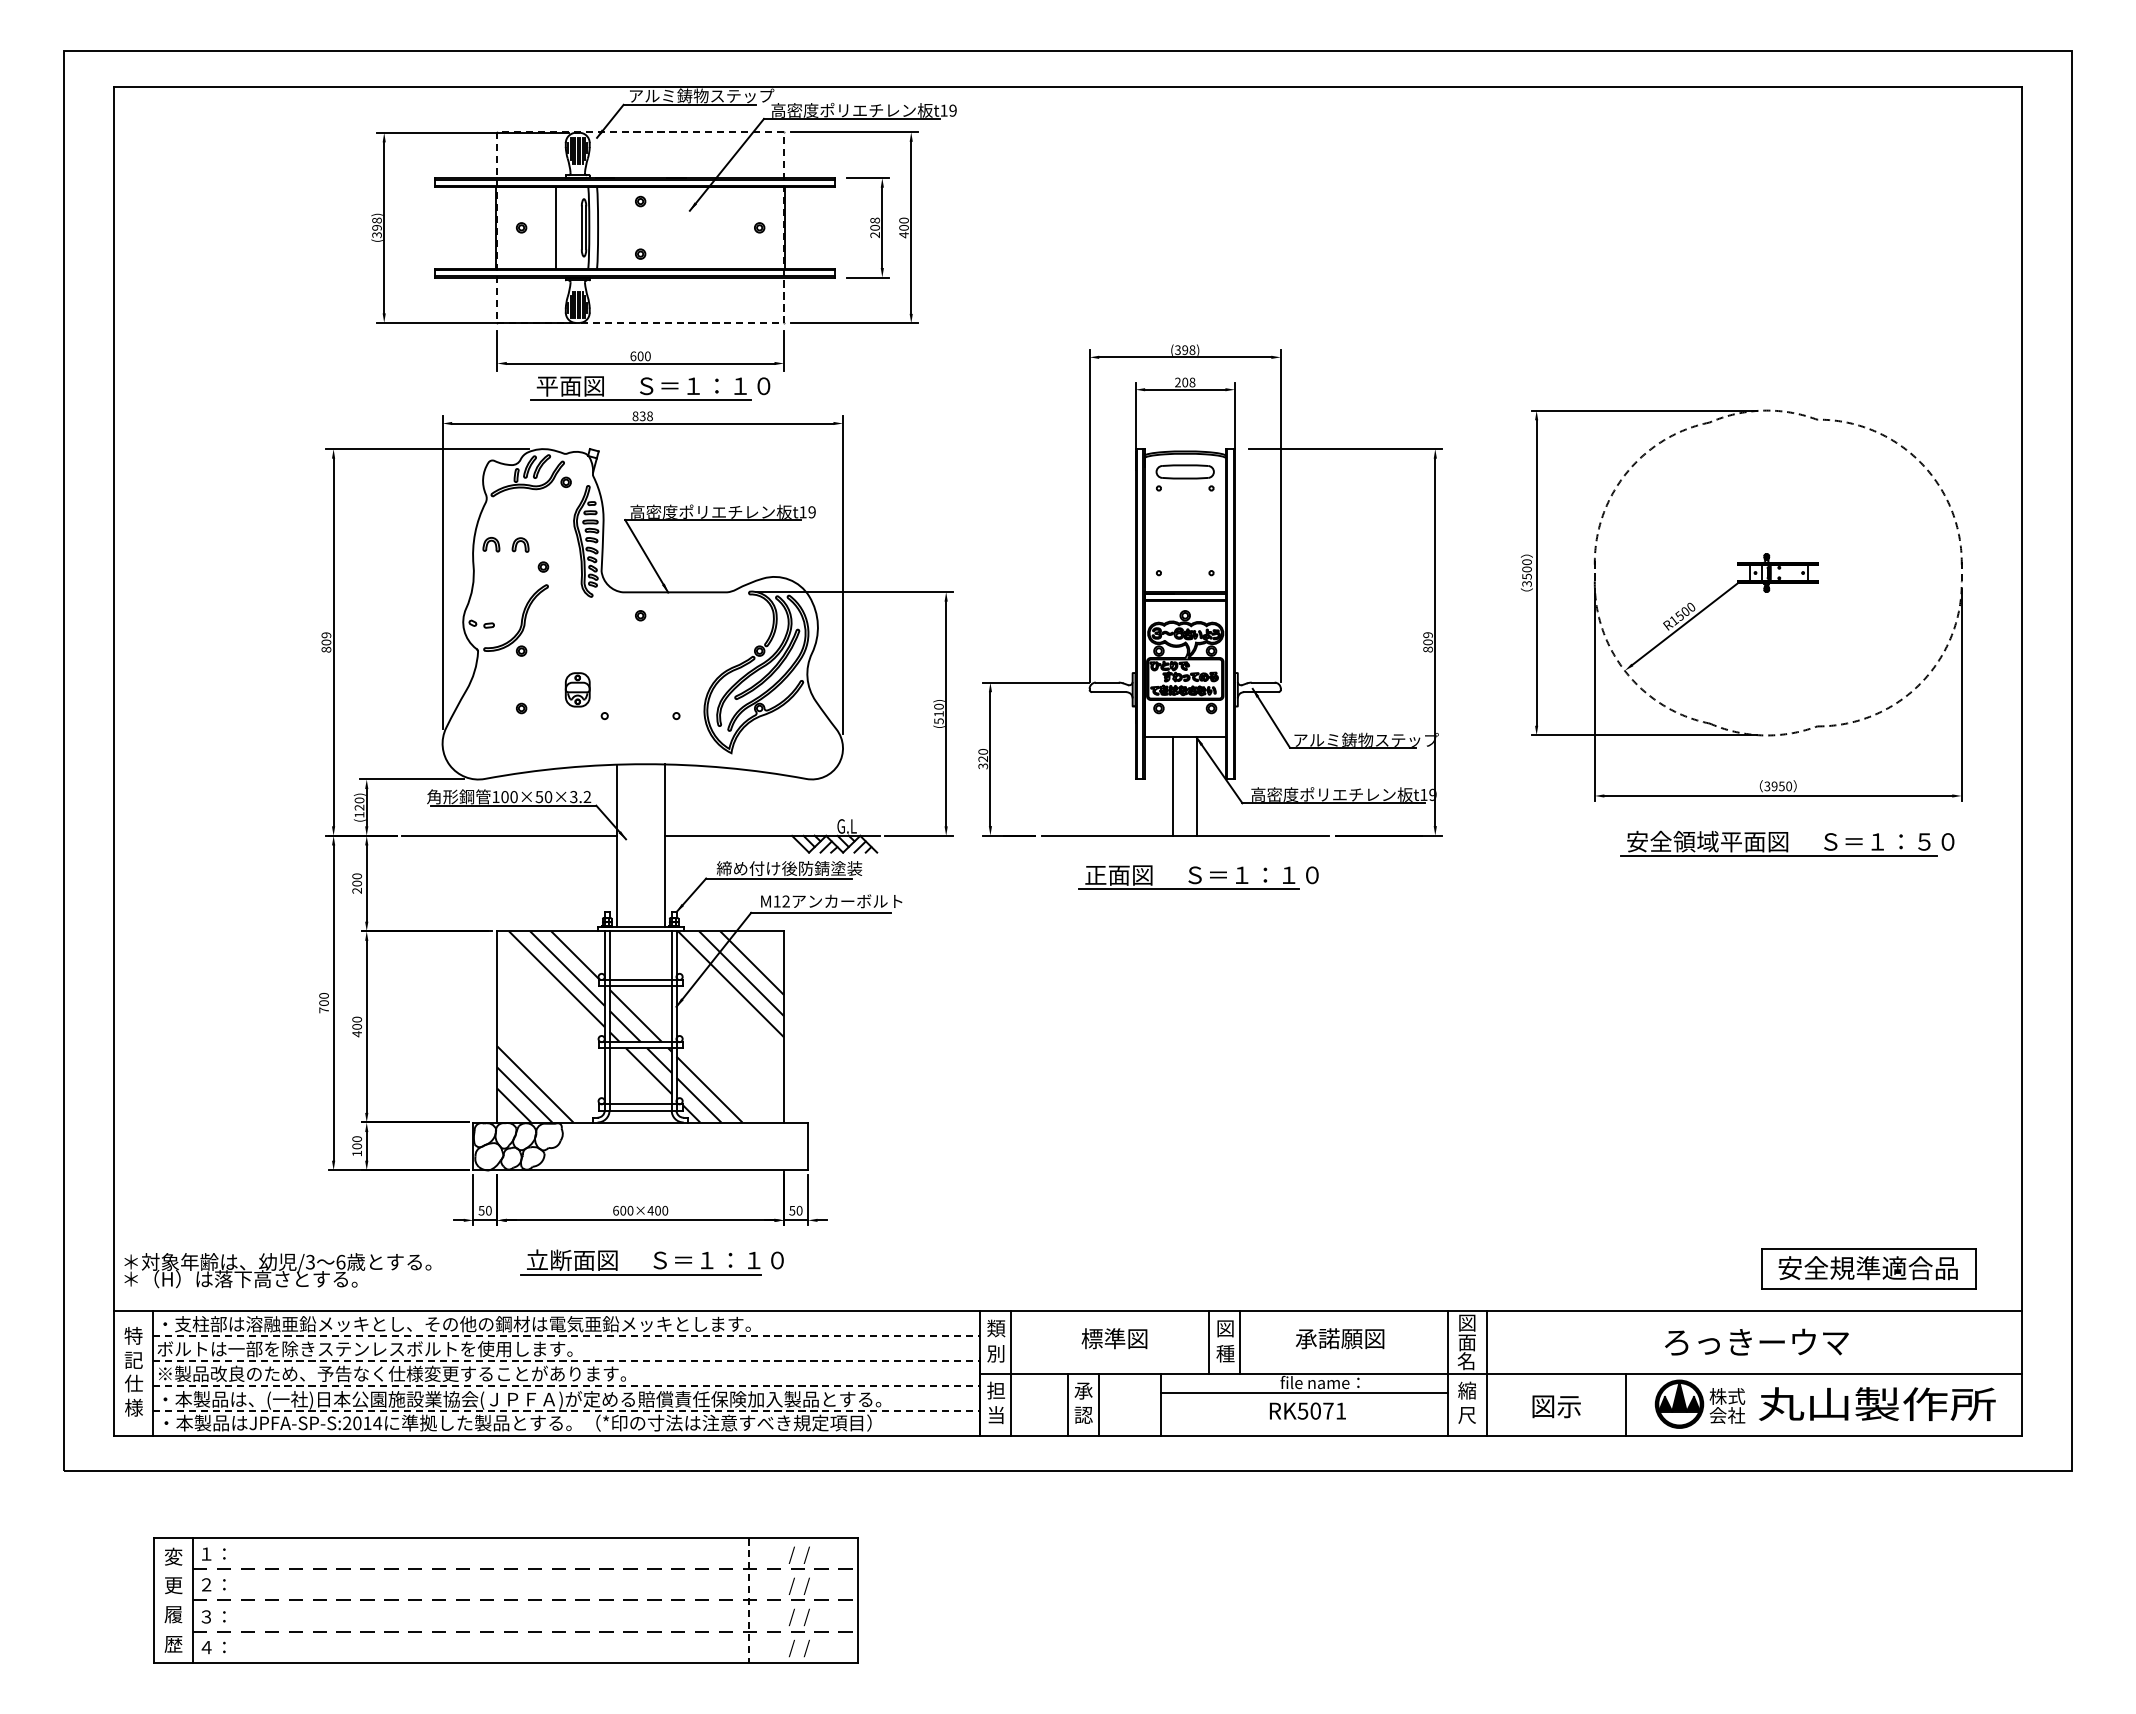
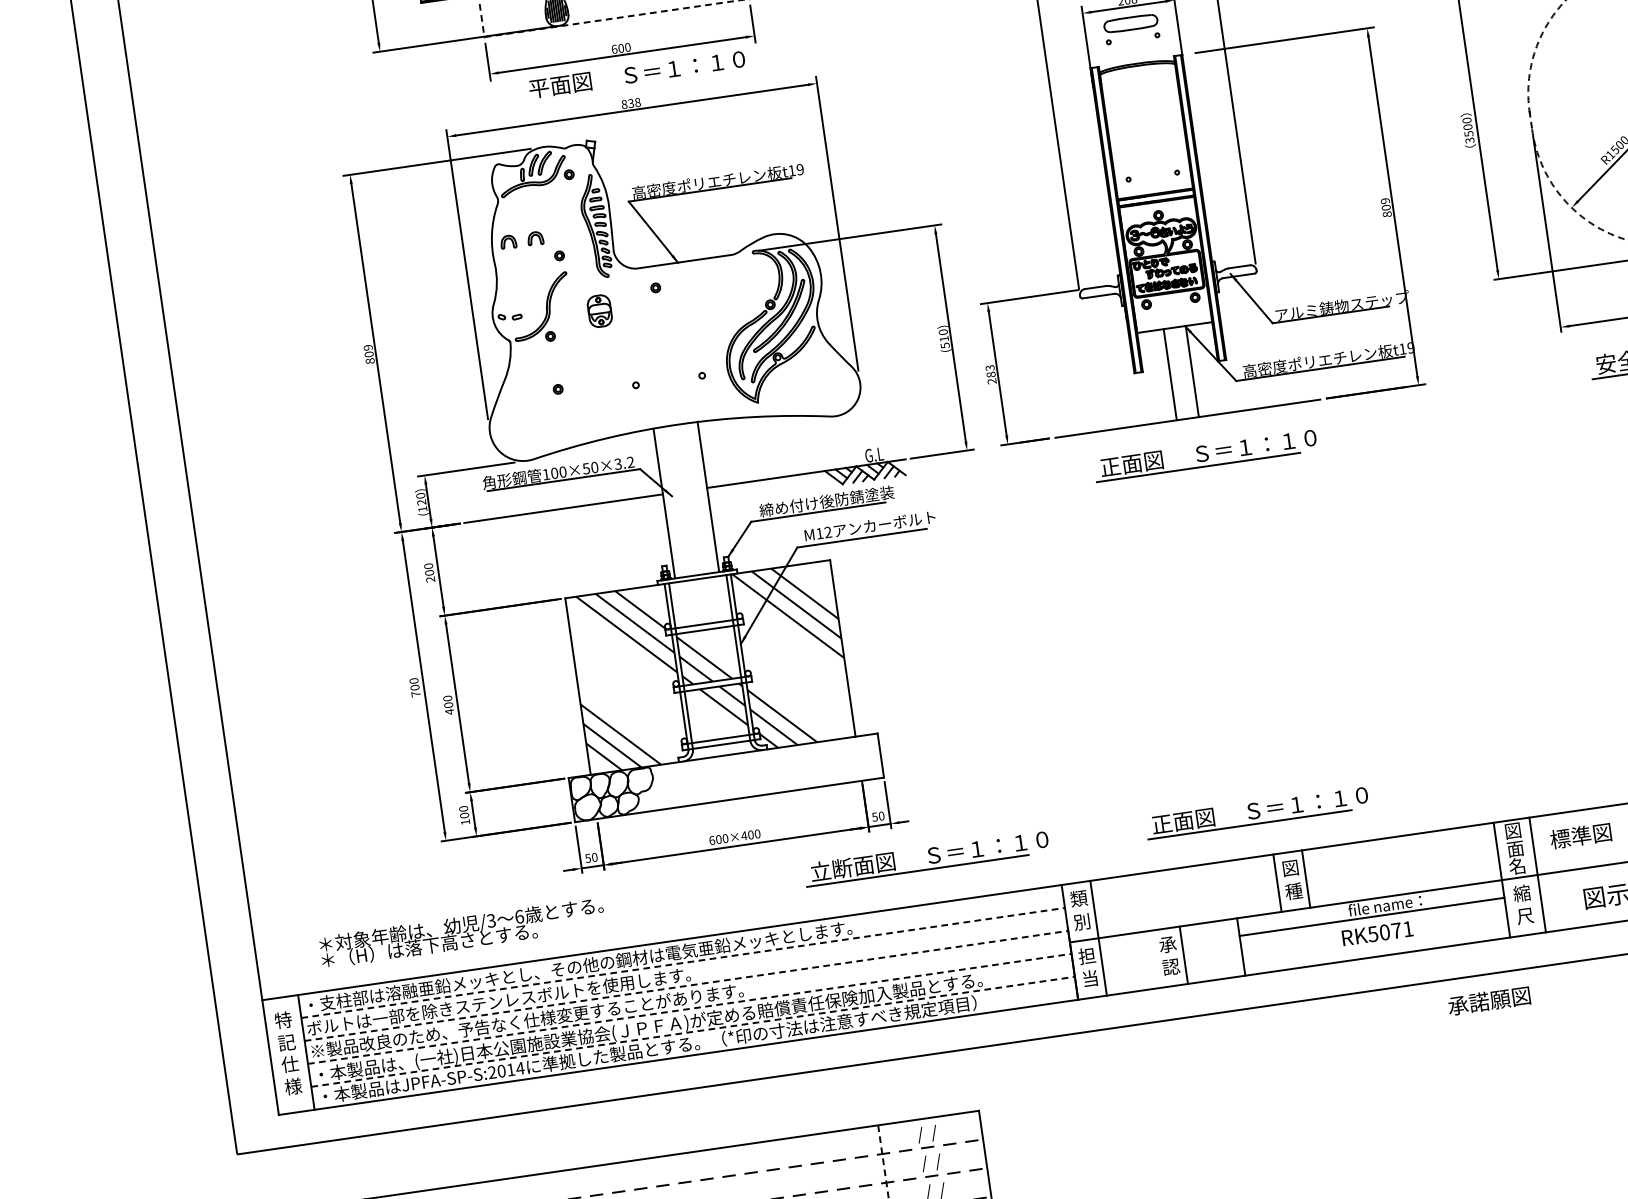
line: (640, 400) -> (626, 89), removed
part: (1184, 477) -> (1130, 28), moved
part: (577, 689) -> (599, 310), moved
text: (983, 759) -> (991, 375), 320 -> 283
part: (651, 1262) -> (926, 858), moved
part: (1198, 1264) -> (1257, 812), added
text: (277, 1270) -> (462, 932), moved
text: (1114, 1338) -> (1580, 835), moved
text: (1340, 1338) -> (1489, 1000), moved
line: (1067, 1404) -> (1154, 959), removed

